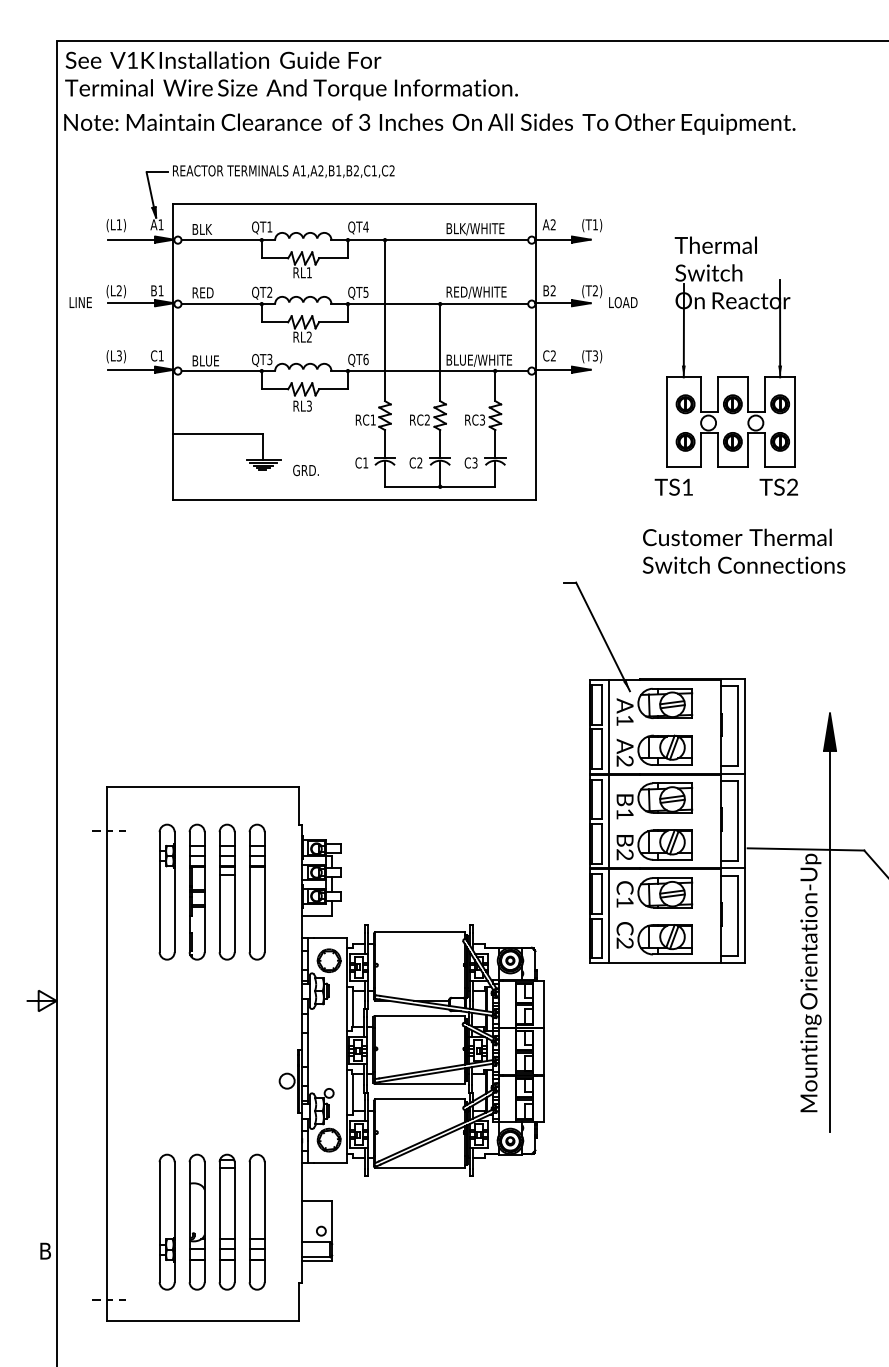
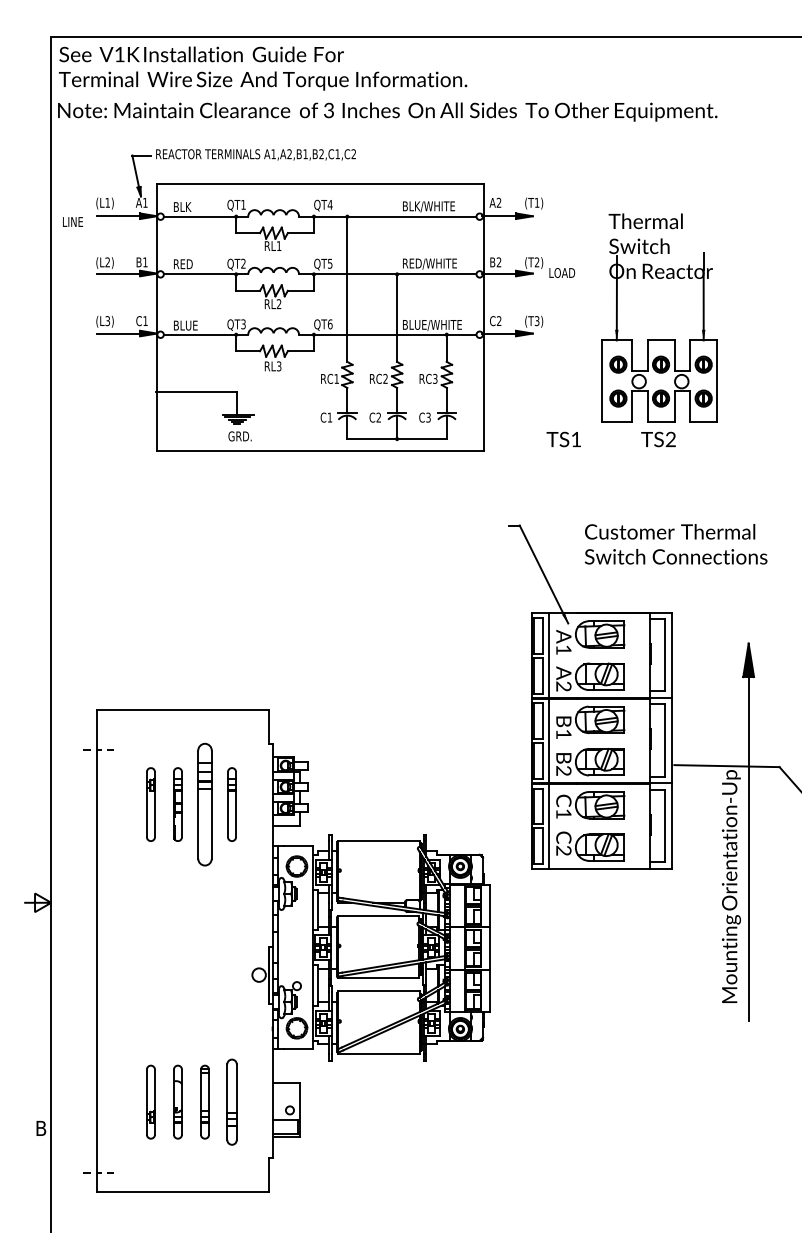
text: (80, 302) -> (72, 221), moved
text: (305, 470) -> (239, 436), moved
text: (725, 487) -> (610, 439), moved
text: (743, 551) -> (675, 544), moved
part: (166, 891) -> (150, 804), size x0.6
part: (196, 891) -> (177, 804), size x0.6
part: (256, 891) -> (231, 804), size x0.6
part: (166, 1221) -> (150, 1101), size x0.6
part: (196, 1221) -> (177, 1101), size x0.6
part: (226, 1221) -> (204, 1101), size x0.6
part: (256, 1221) -> (231, 1101), size x0.7

